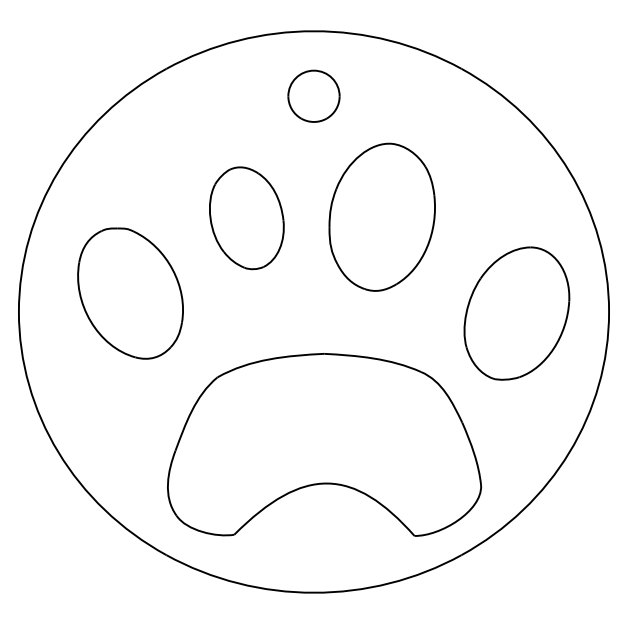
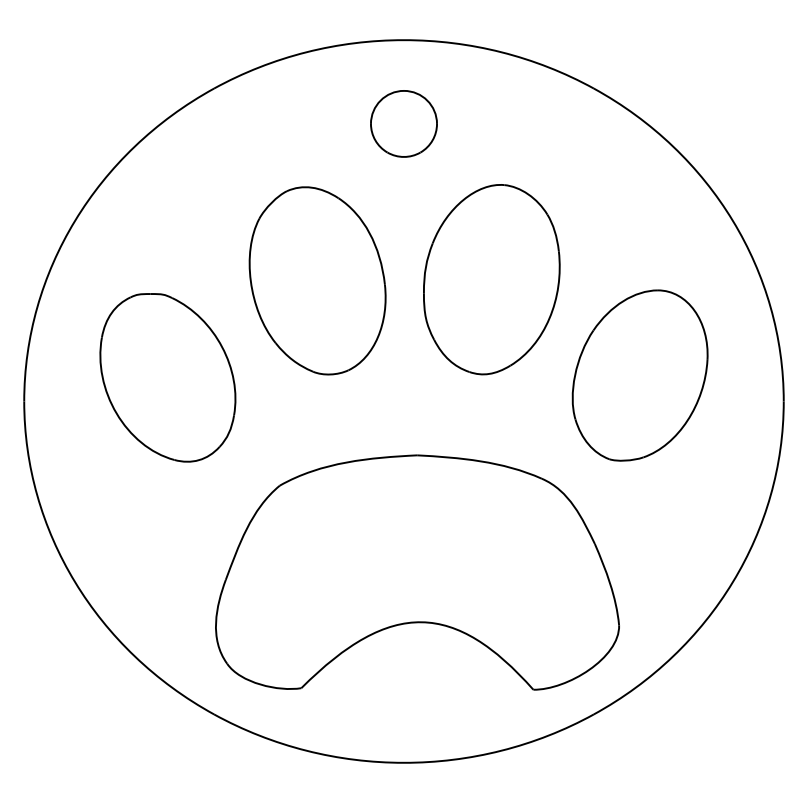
part: (246, 217) -> (317, 280), size x1.43
part: (516, 313) -> (639, 375), moved

